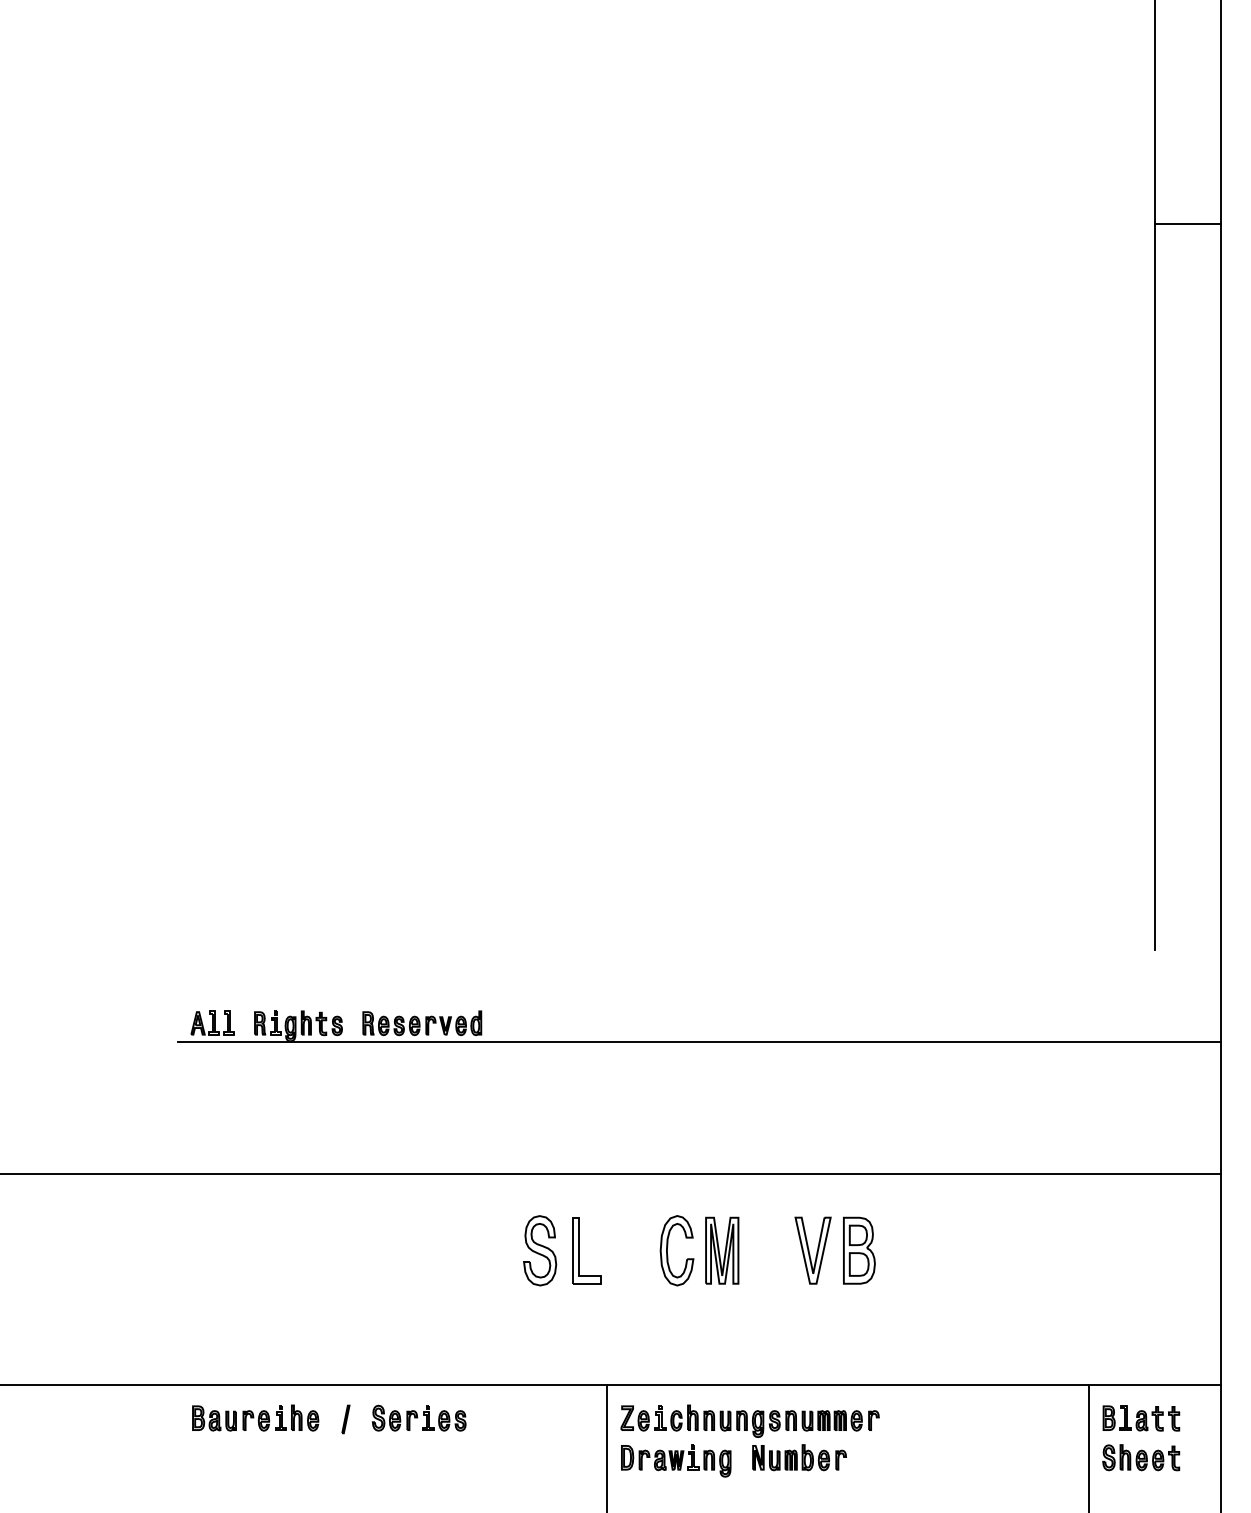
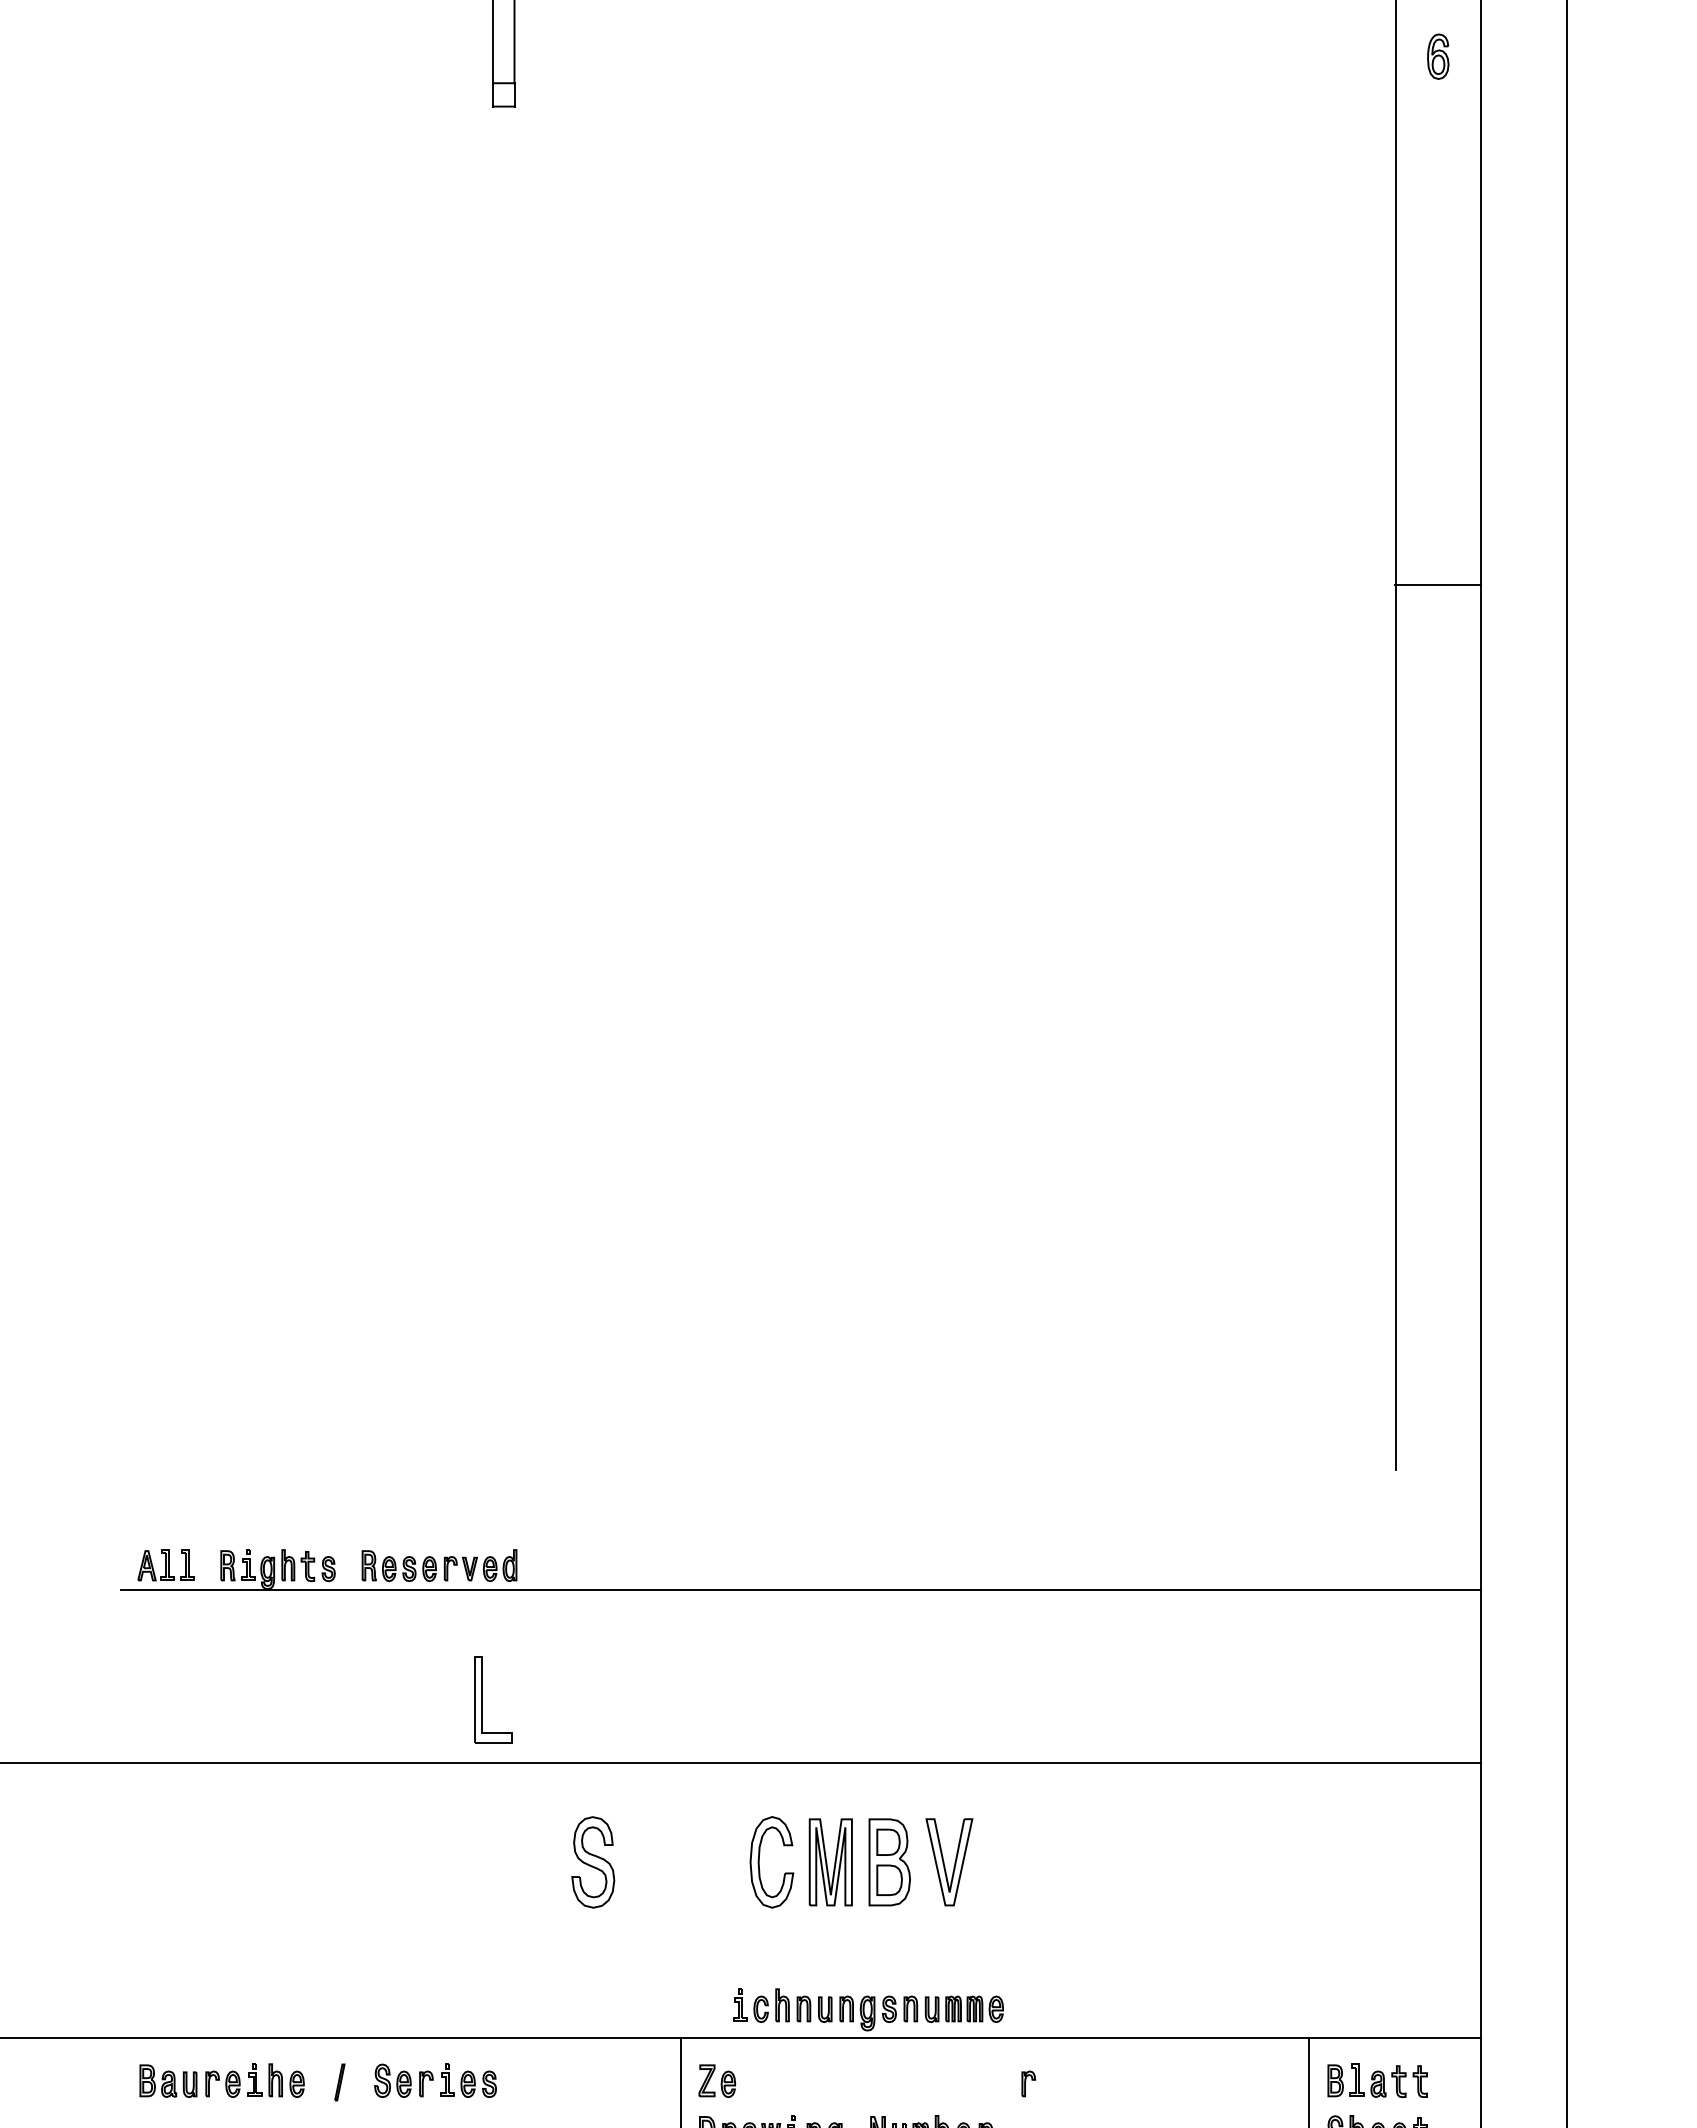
line: (1187, 223) -> (1438, 584), moved
part: (578, 1250) -> (482, 1699), moved
part: (859, 1250) -> (889, 1862), moved
part: (758, 1421) -> (868, 2009), moved

